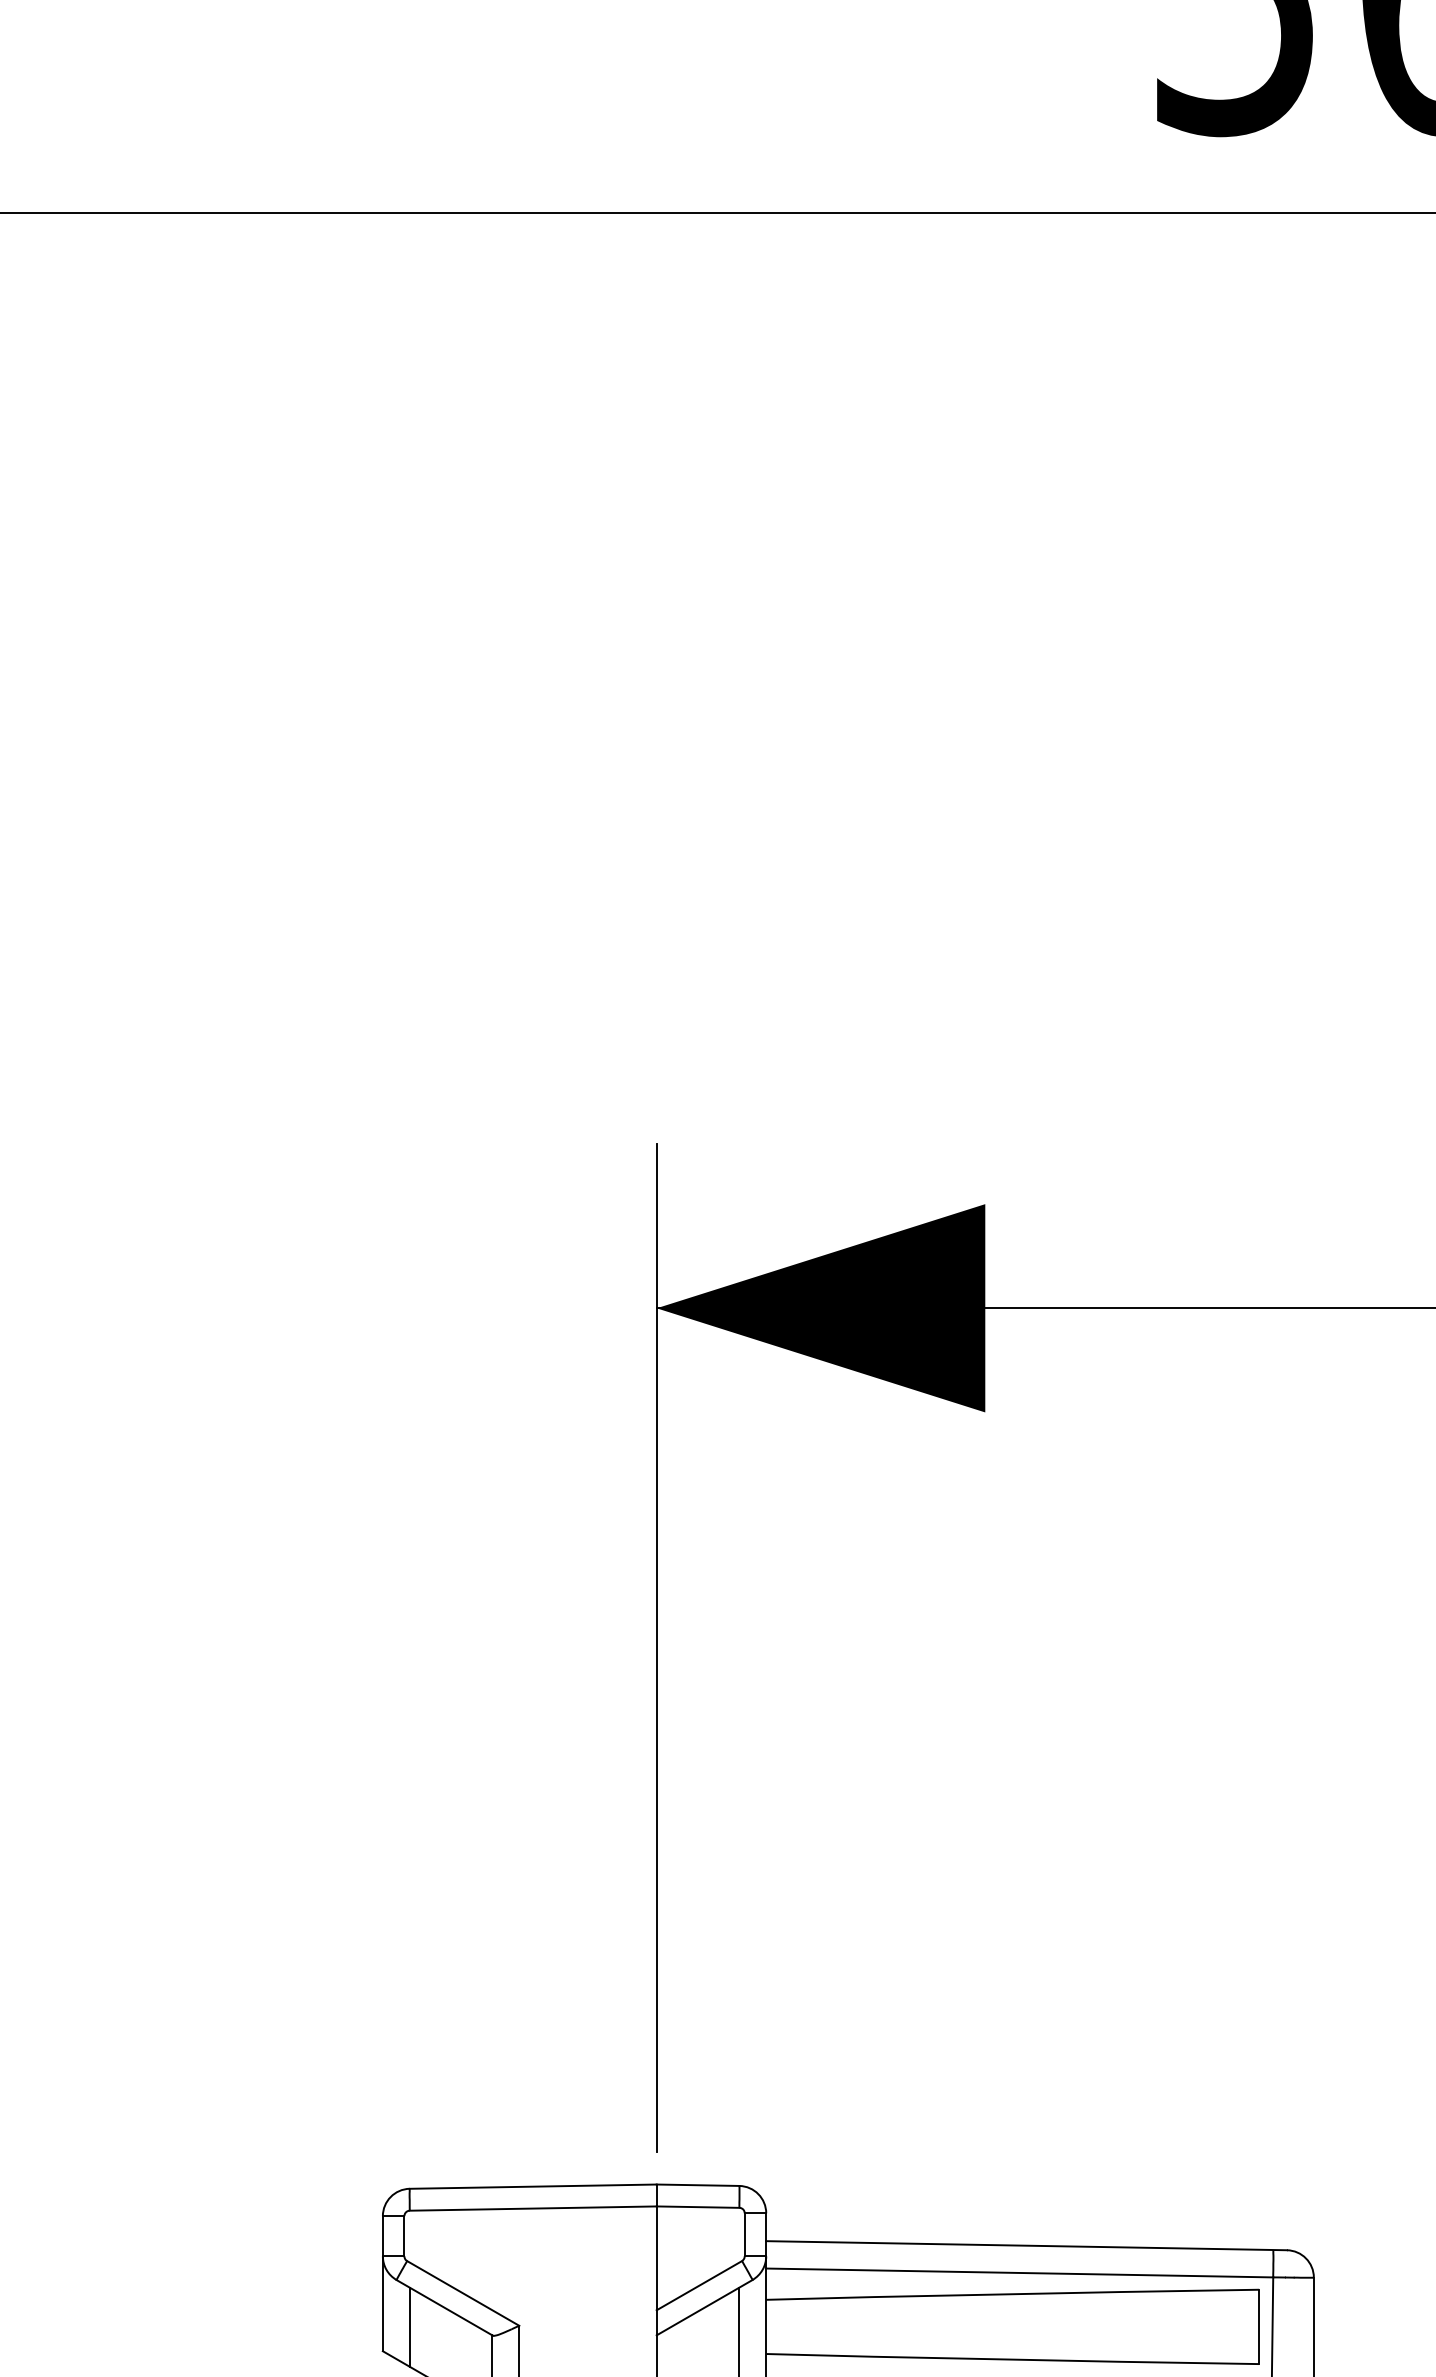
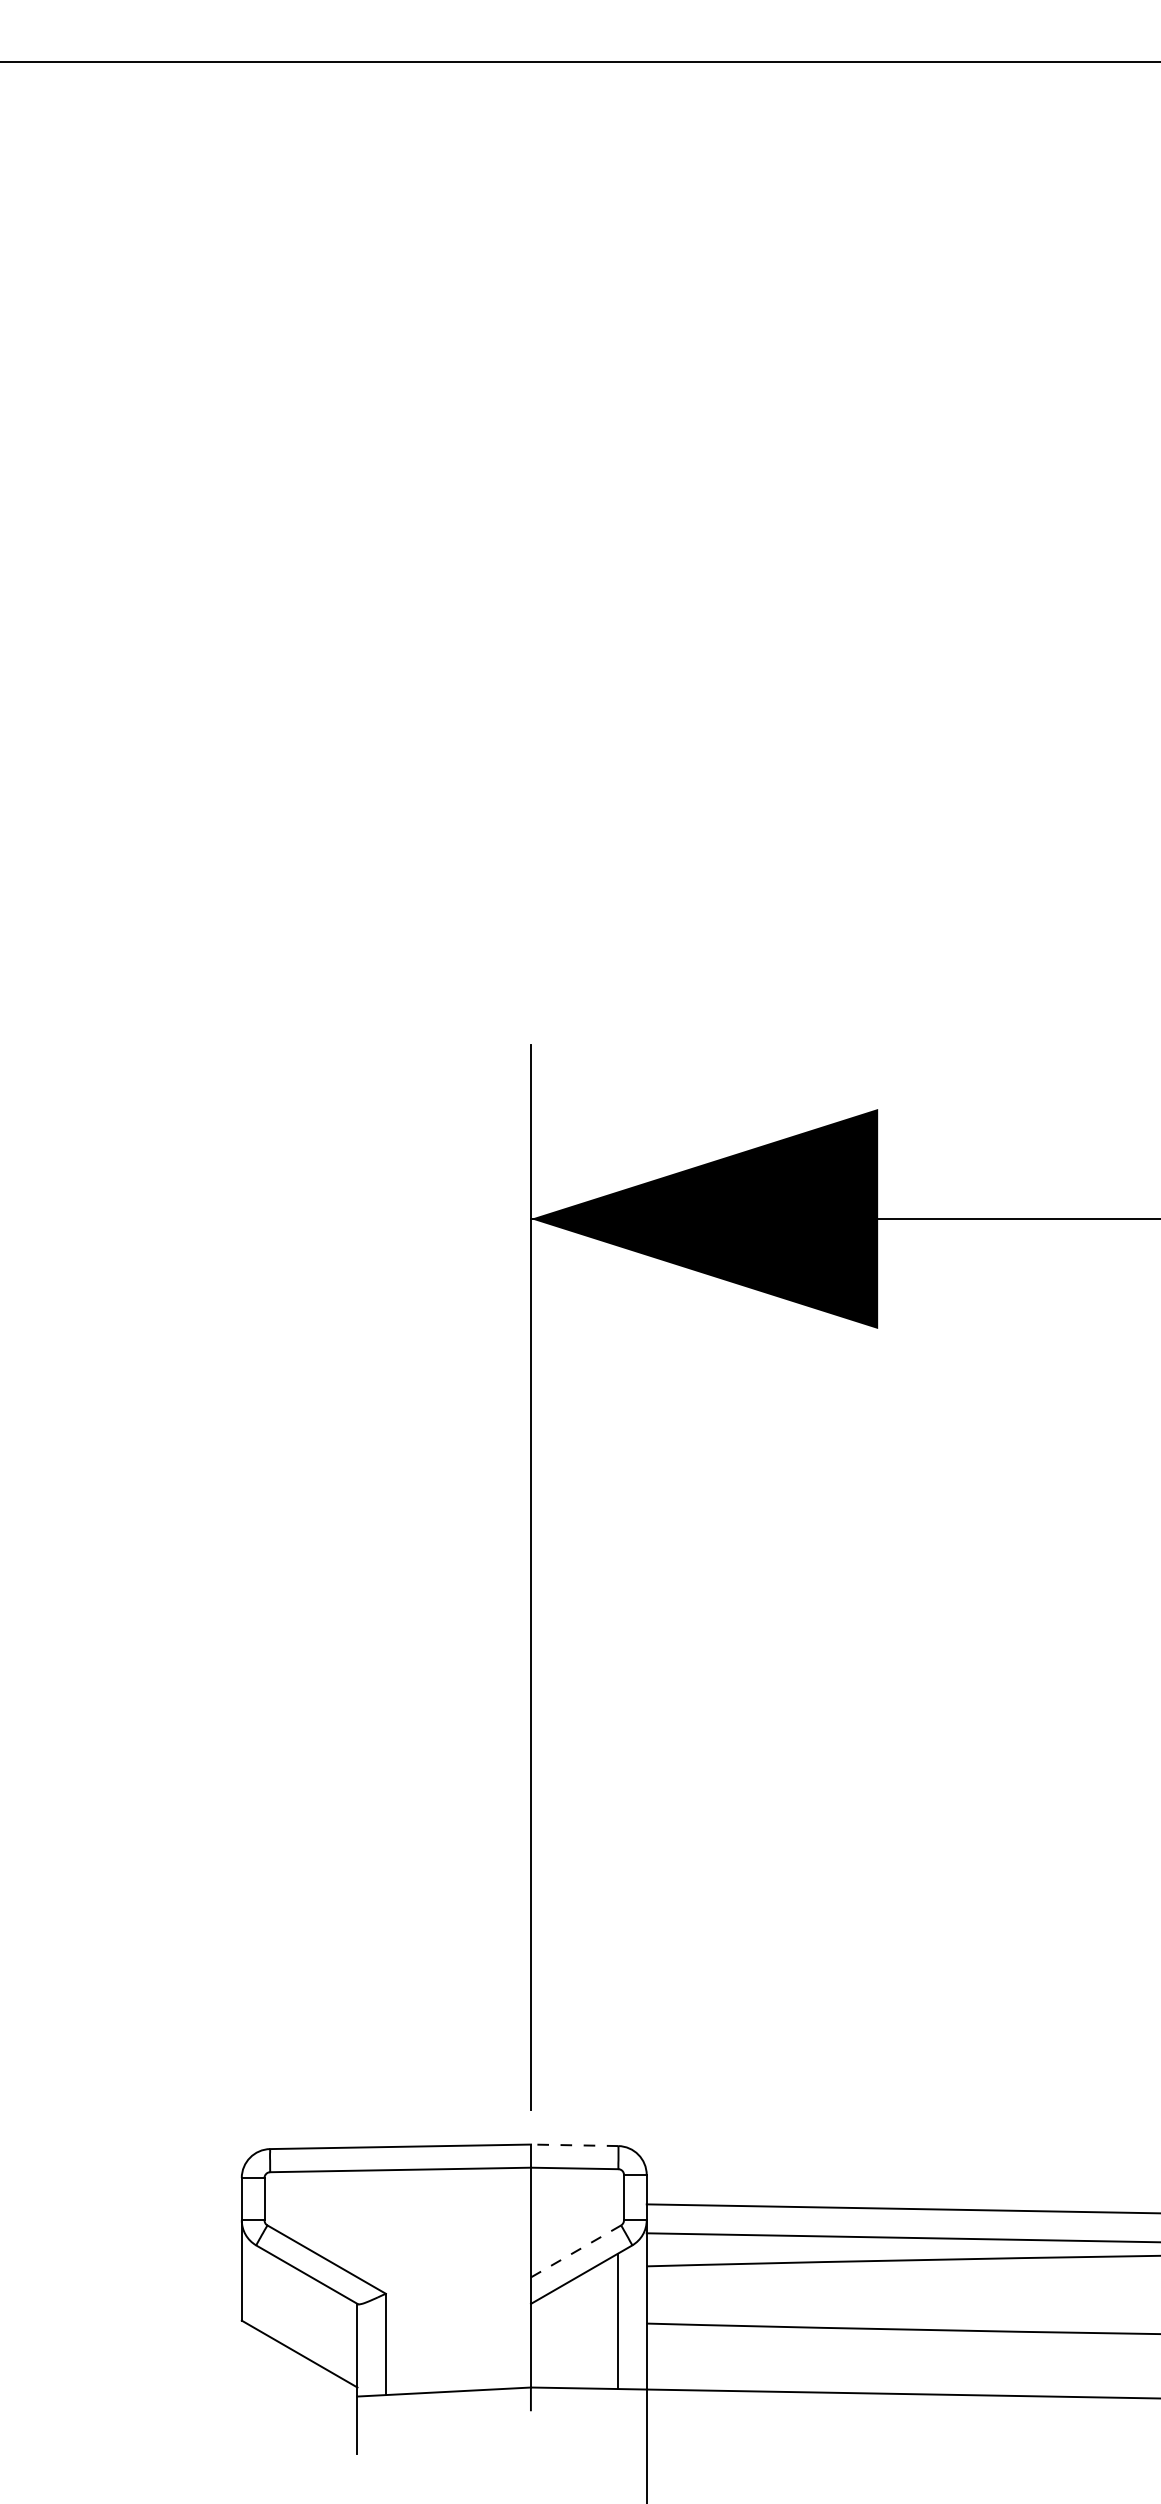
line: (697, 2185) -> (574, 2145), solid -> dashed
line: (699, 2285) -> (576, 2251), solid -> dashed
line: (409, 2326) -> (269, 2294), removed

